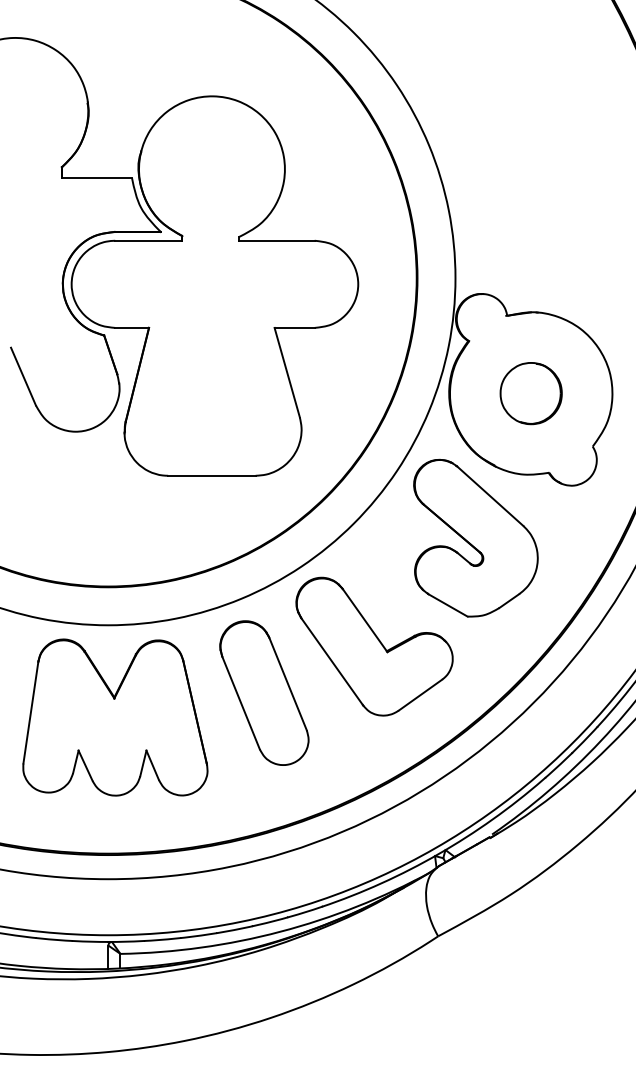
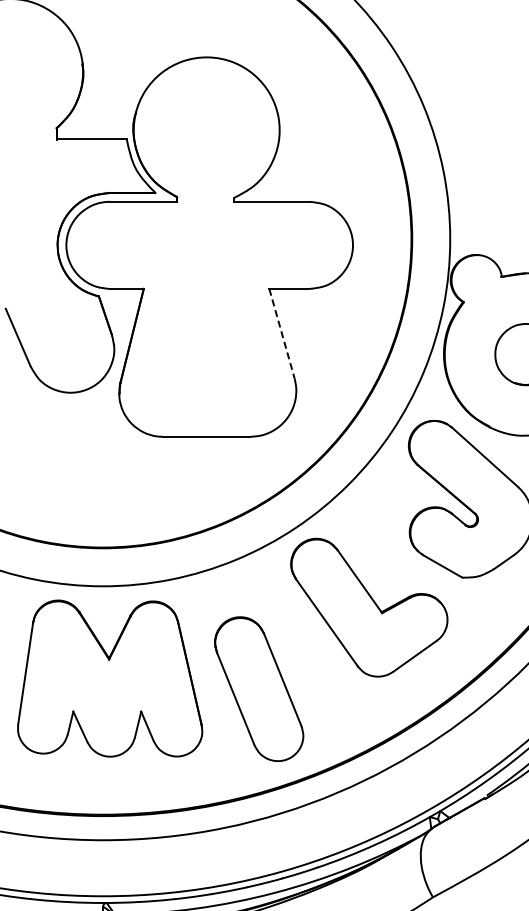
line: (287, 373) -> (282, 334), solid -> dashed
part: (264, 692) -> (259, 688), moved

